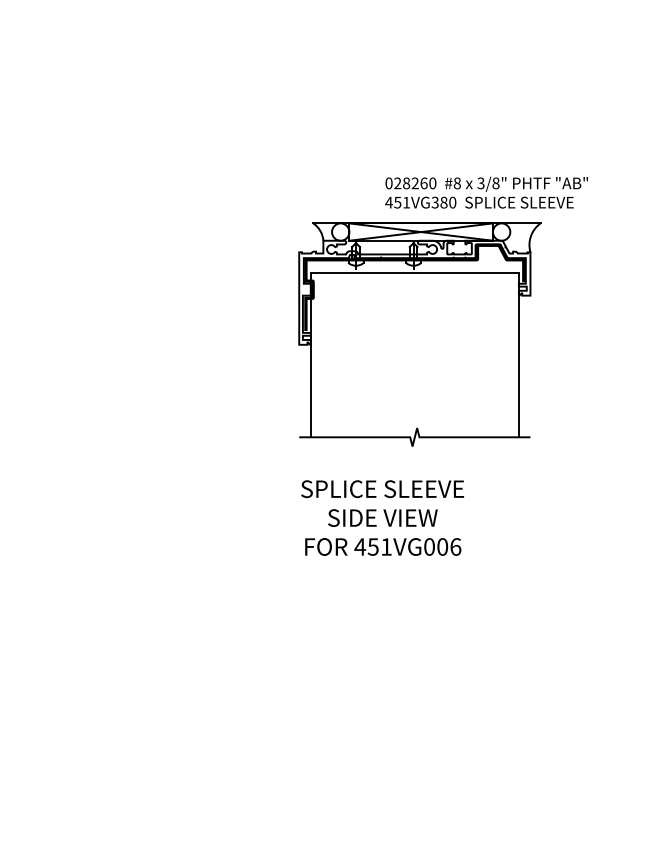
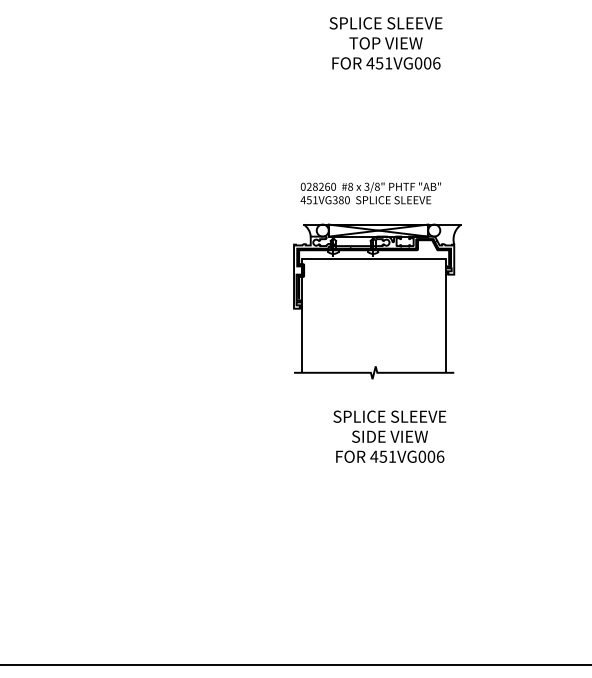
text: (486, 192) -> (370, 193), moved
text: (382, 517) -> (389, 436), moved

